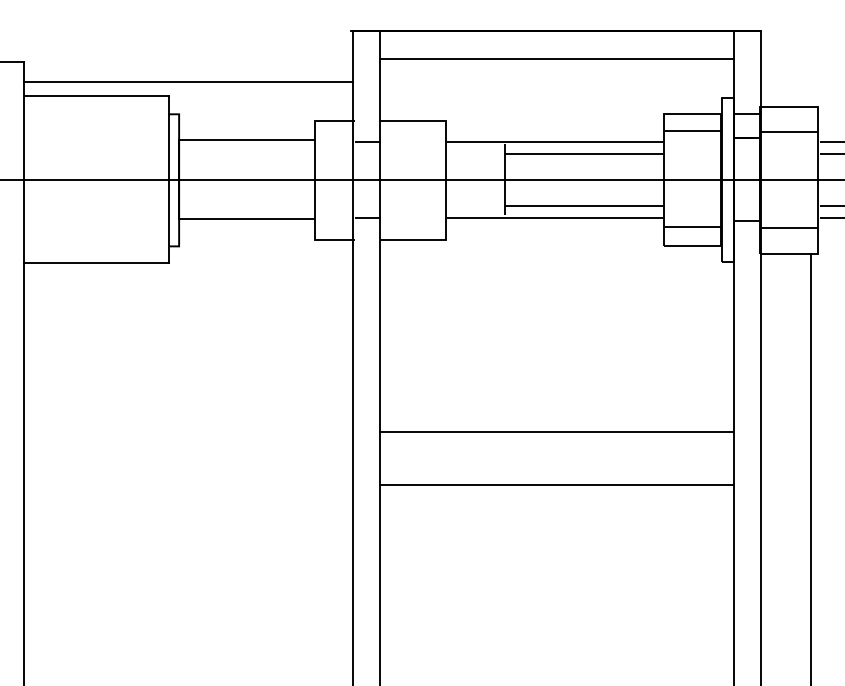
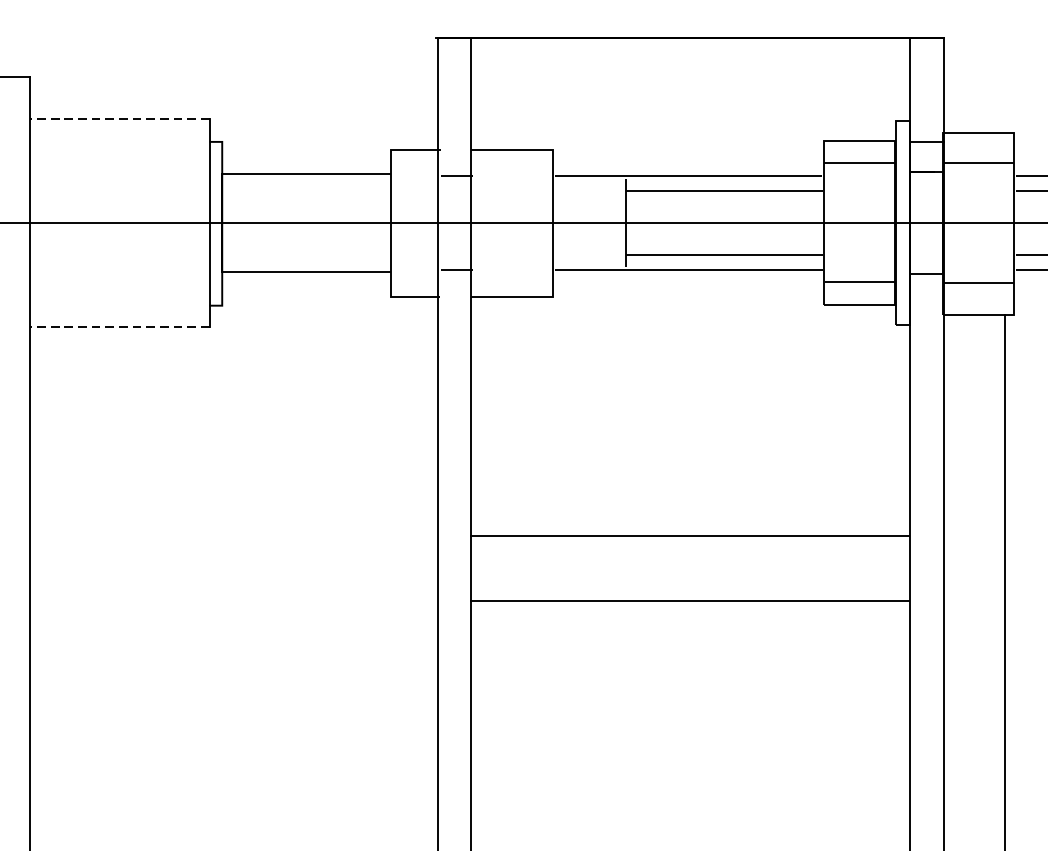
line: (556, 58) -> (690, 72), removed
line: (188, 82) -> (233, 102), removed
line: (96, 95) -> (119, 118), solid -> dashed
line: (96, 263) -> (119, 326), solid -> dashed

